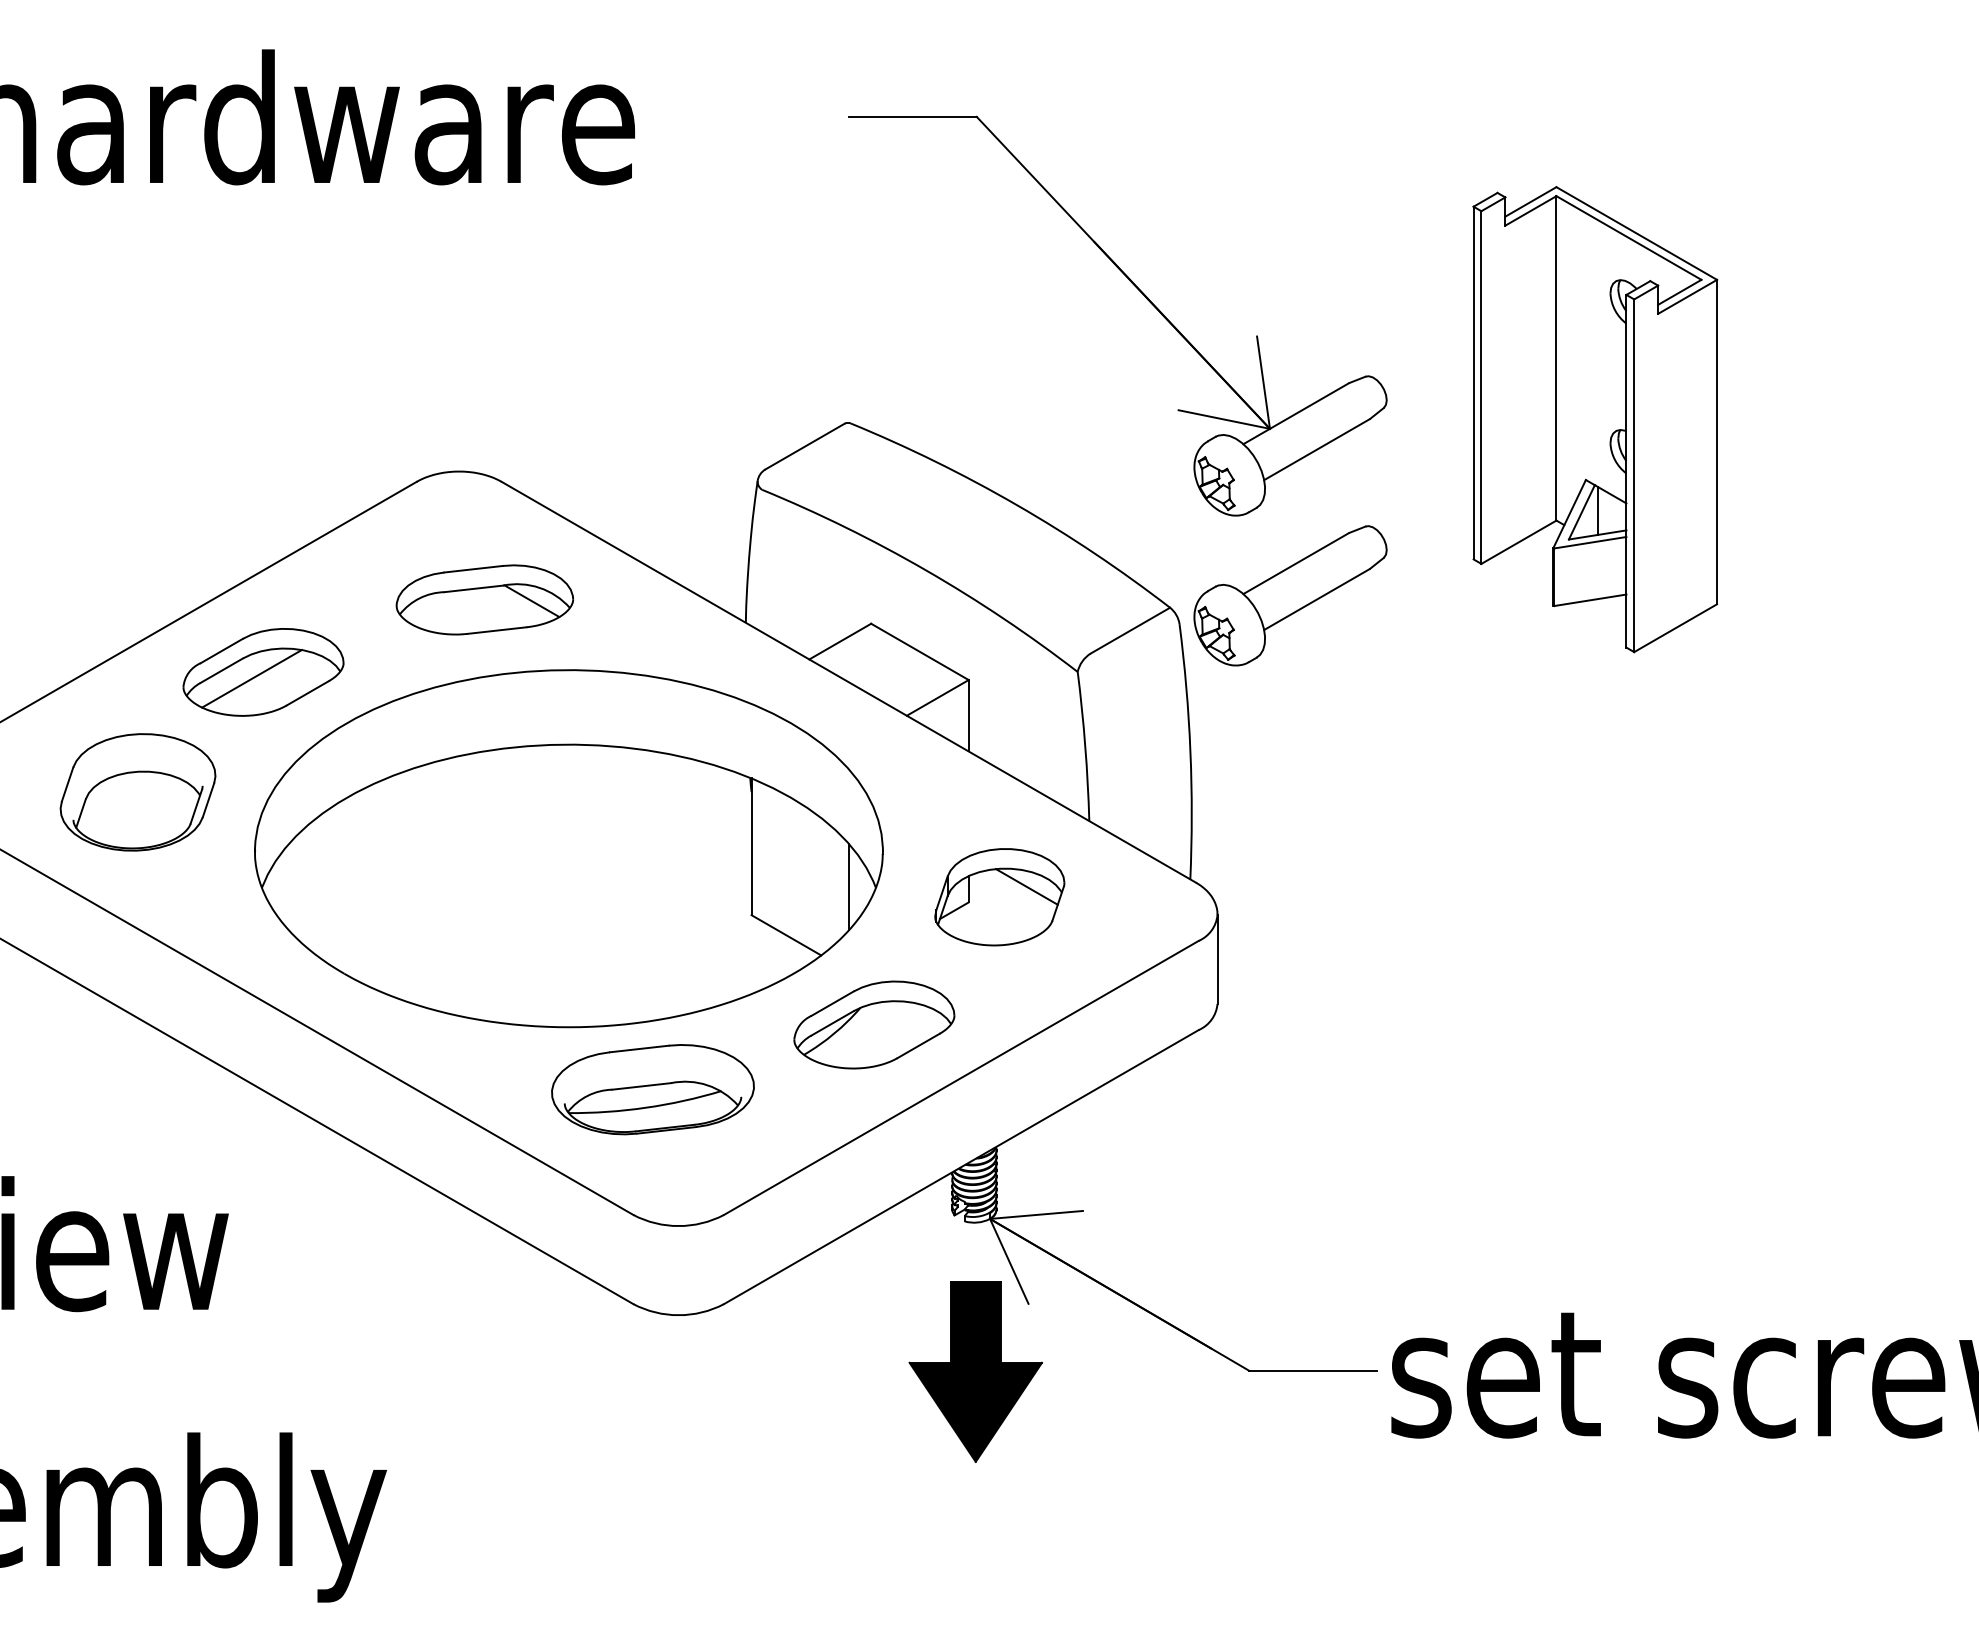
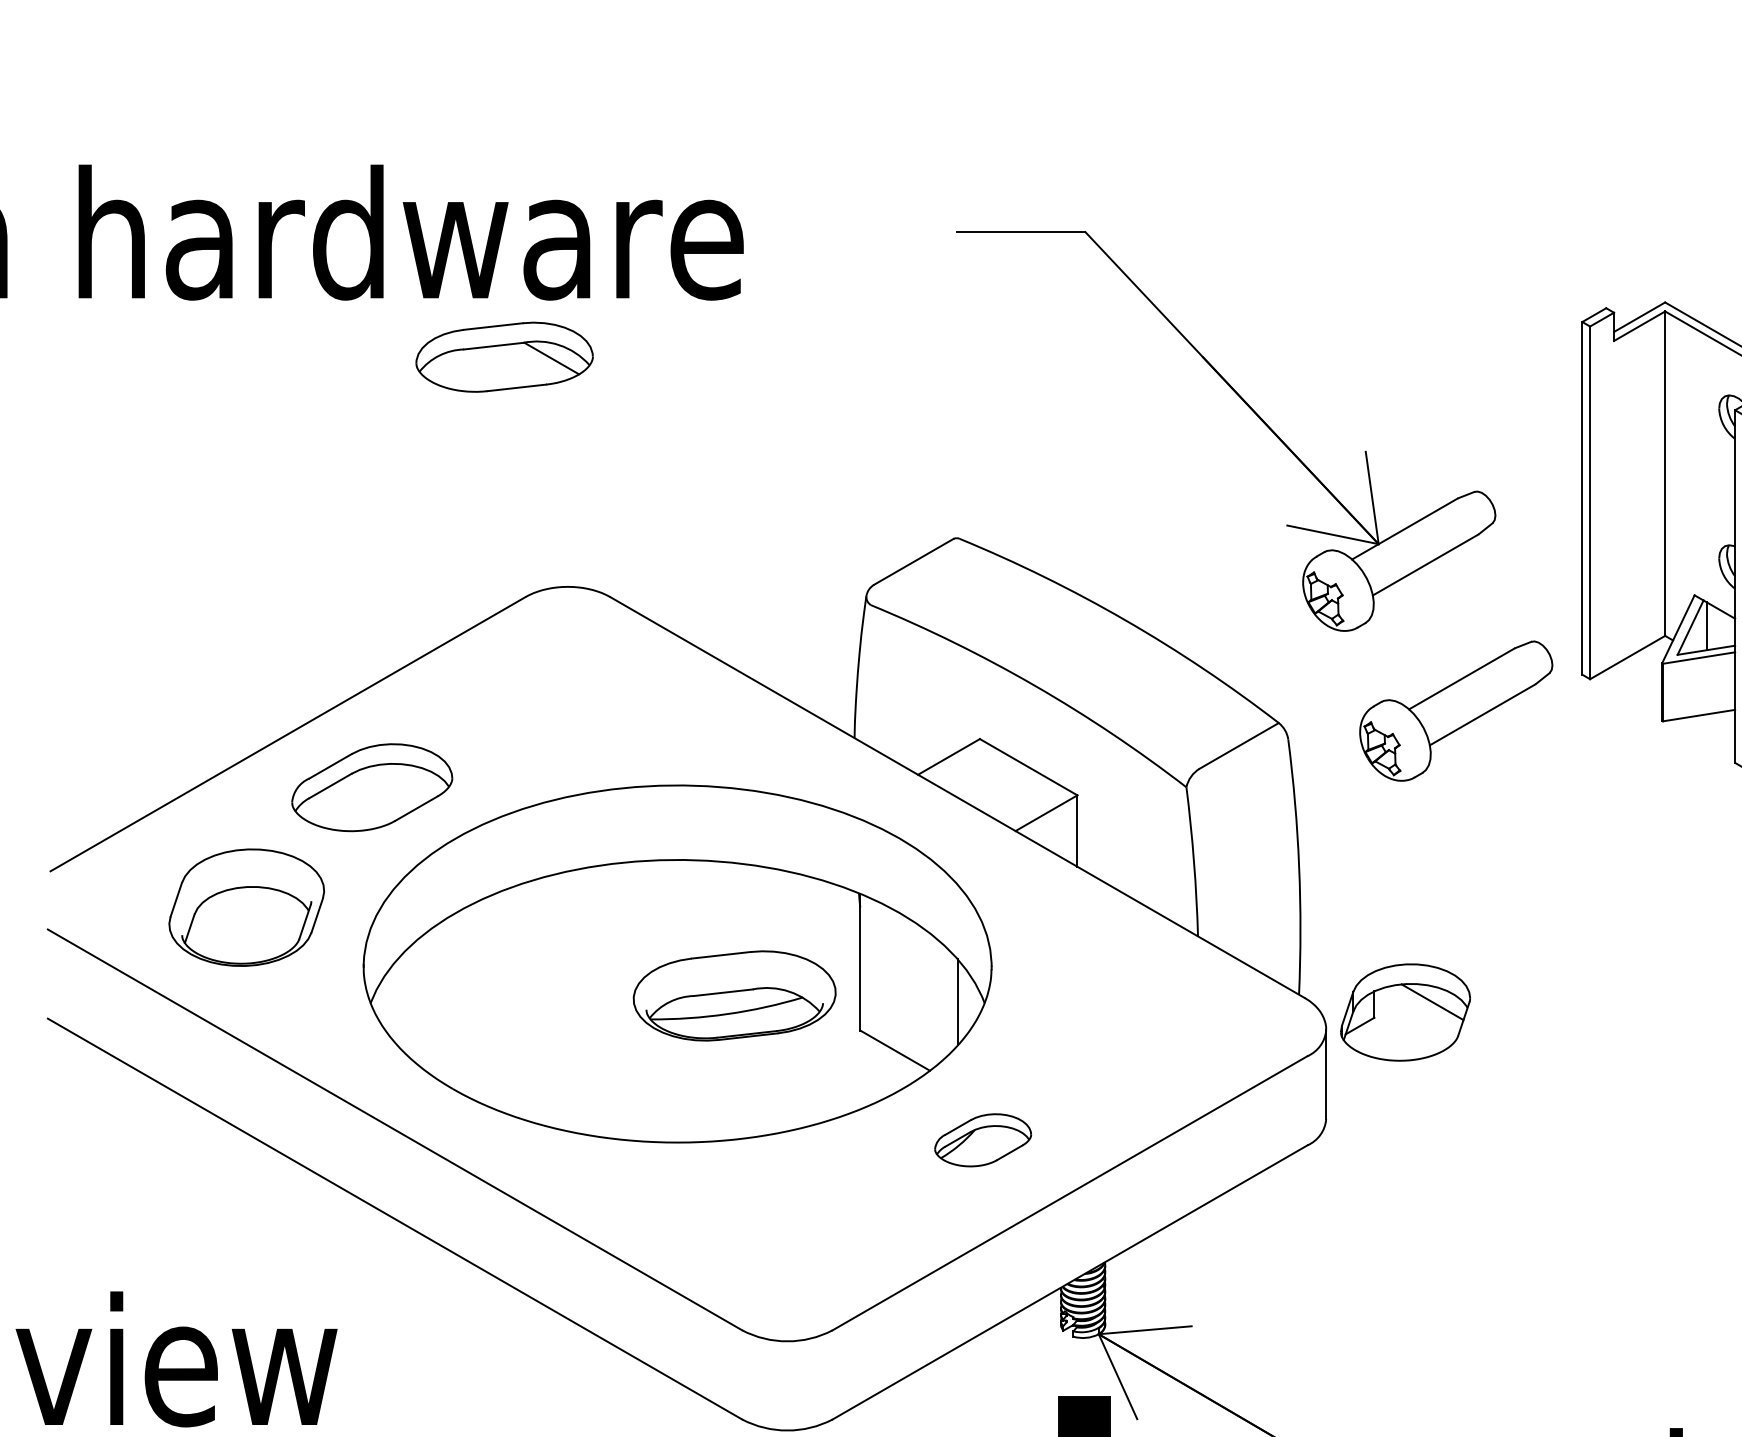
part: (1290, 595) -> (1456, 710), moved
part: (484, 599) -> (504, 356), moved
line: (251, 678) -> (360, 793), removed
part: (999, 897) -> (1405, 1012), moved
part: (874, 1024) -> (983, 1139), size x0.6
part: (652, 1089) -> (734, 995), moved

